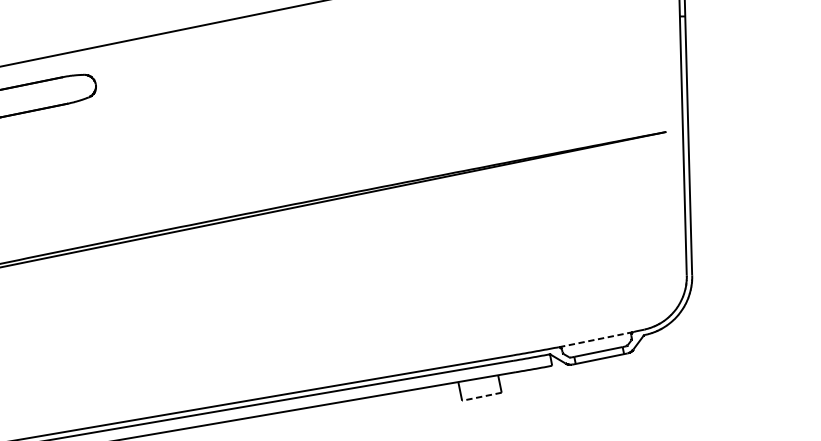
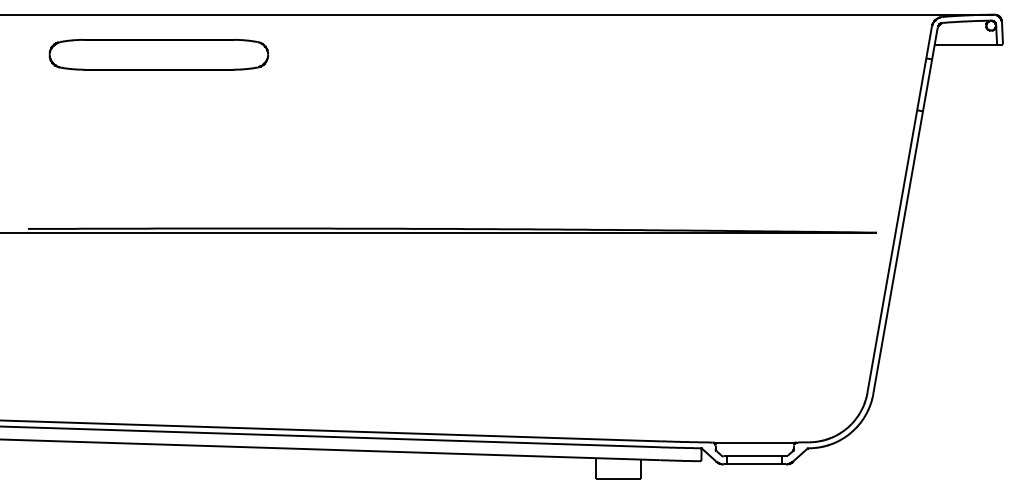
line: (595, 339) -> (754, 442), dashed -> solid
line: (481, 397) -> (617, 479), dashed -> solid

